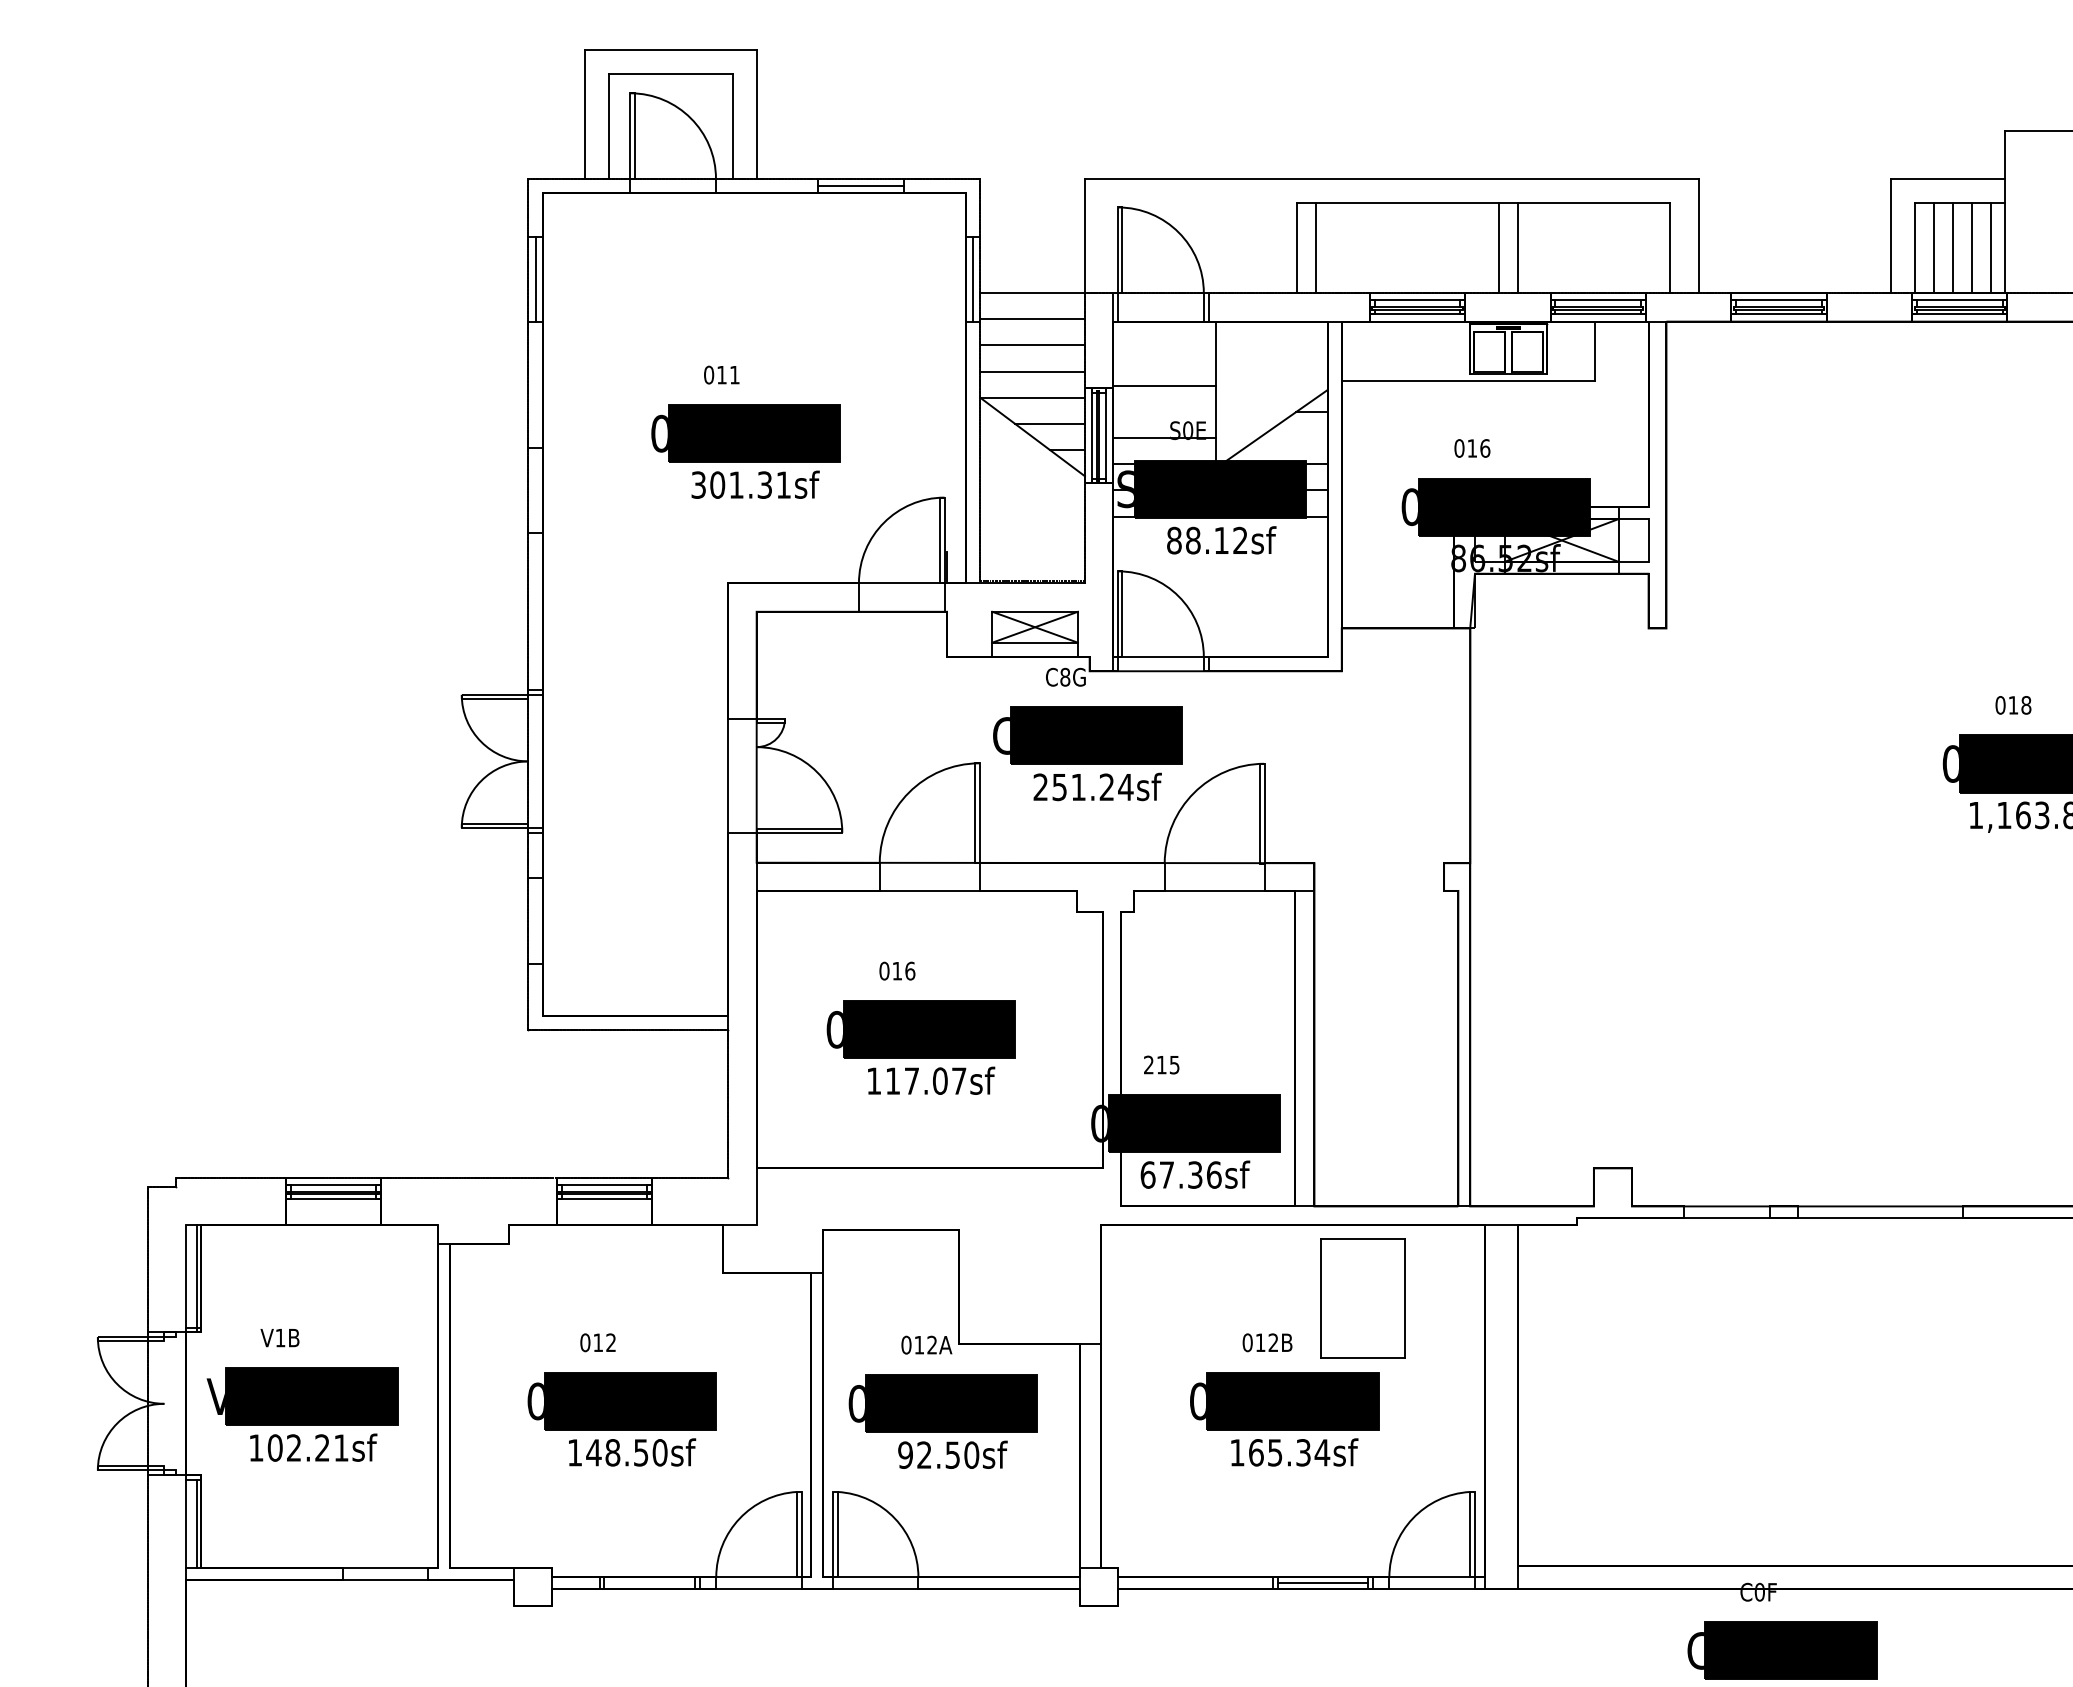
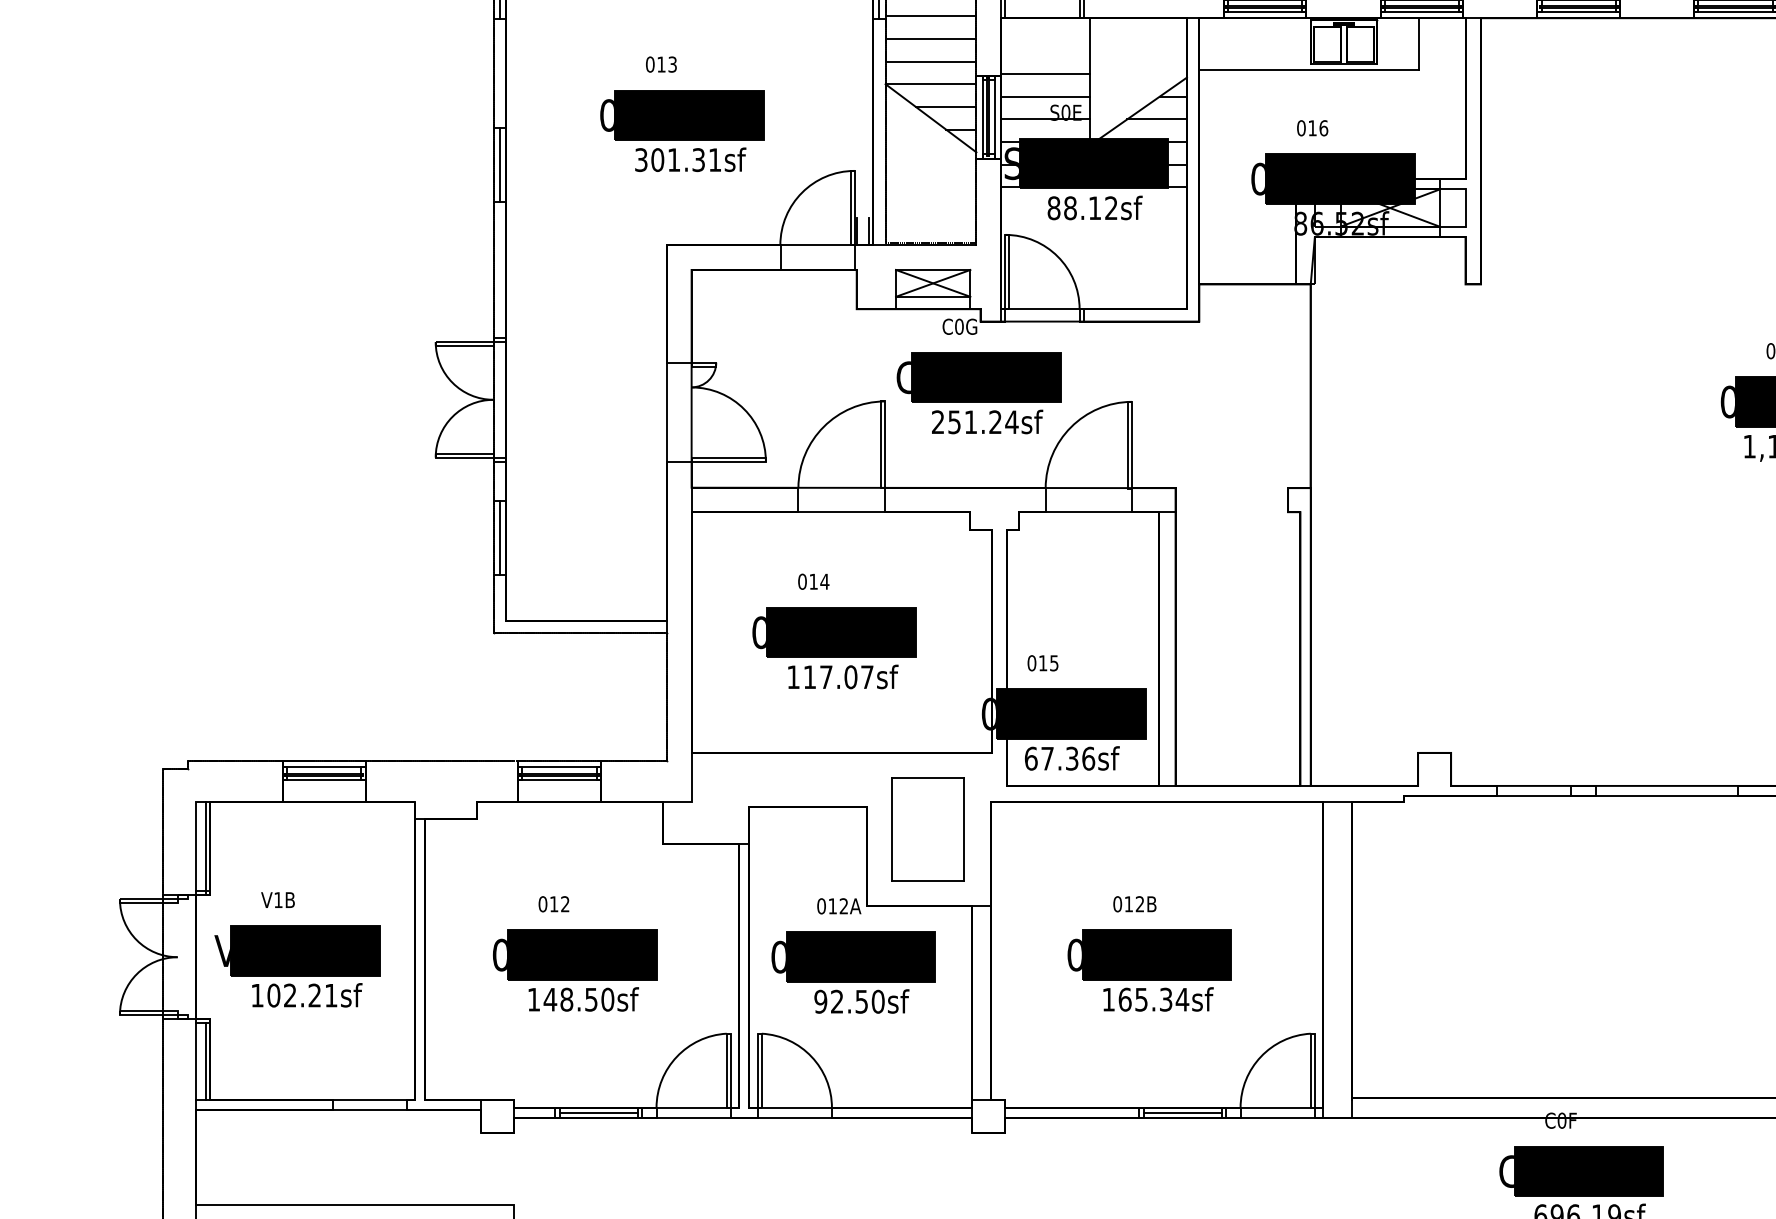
text: (734, 374) -> (672, 64), 011 -> 013
line: (1164, 412) -> (1045, 97), added
line: (1292, 438) -> (1156, 119), added
line: (535, 490) -> (499, 164), added
line: (961, 567) -> (869, 231), added
text: (1065, 677) -> (959, 326), C8G -> C0G
line: (535, 920) -> (499, 537), added
text: (909, 970) -> (824, 581), 016 -> 014
text: (1148, 1064) -> (1031, 662), 215 -> 015
part: (1362, 1298) -> (927, 829), moved
line: (649, 1583) -> (598, 1113), added

